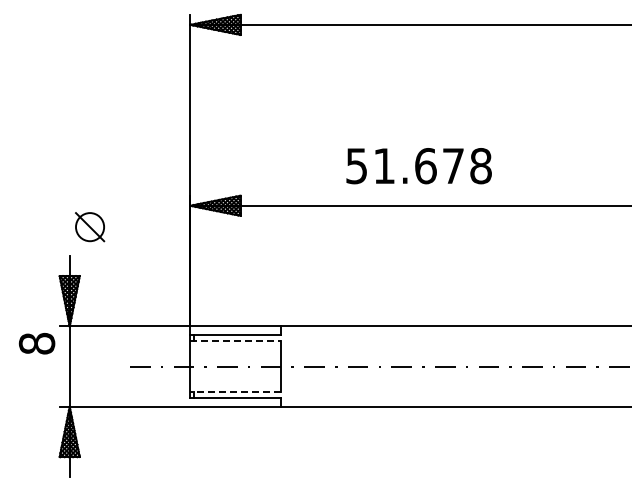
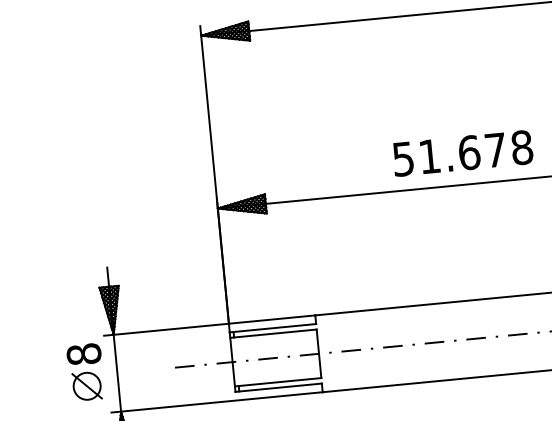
text: (418, 166) -> (462, 153), moved
part: (90, 227) -> (87, 386), moved
line: (236, 341) -> (274, 333), dashed -> solid
line: (235, 392) -> (278, 382), dashed -> solid

